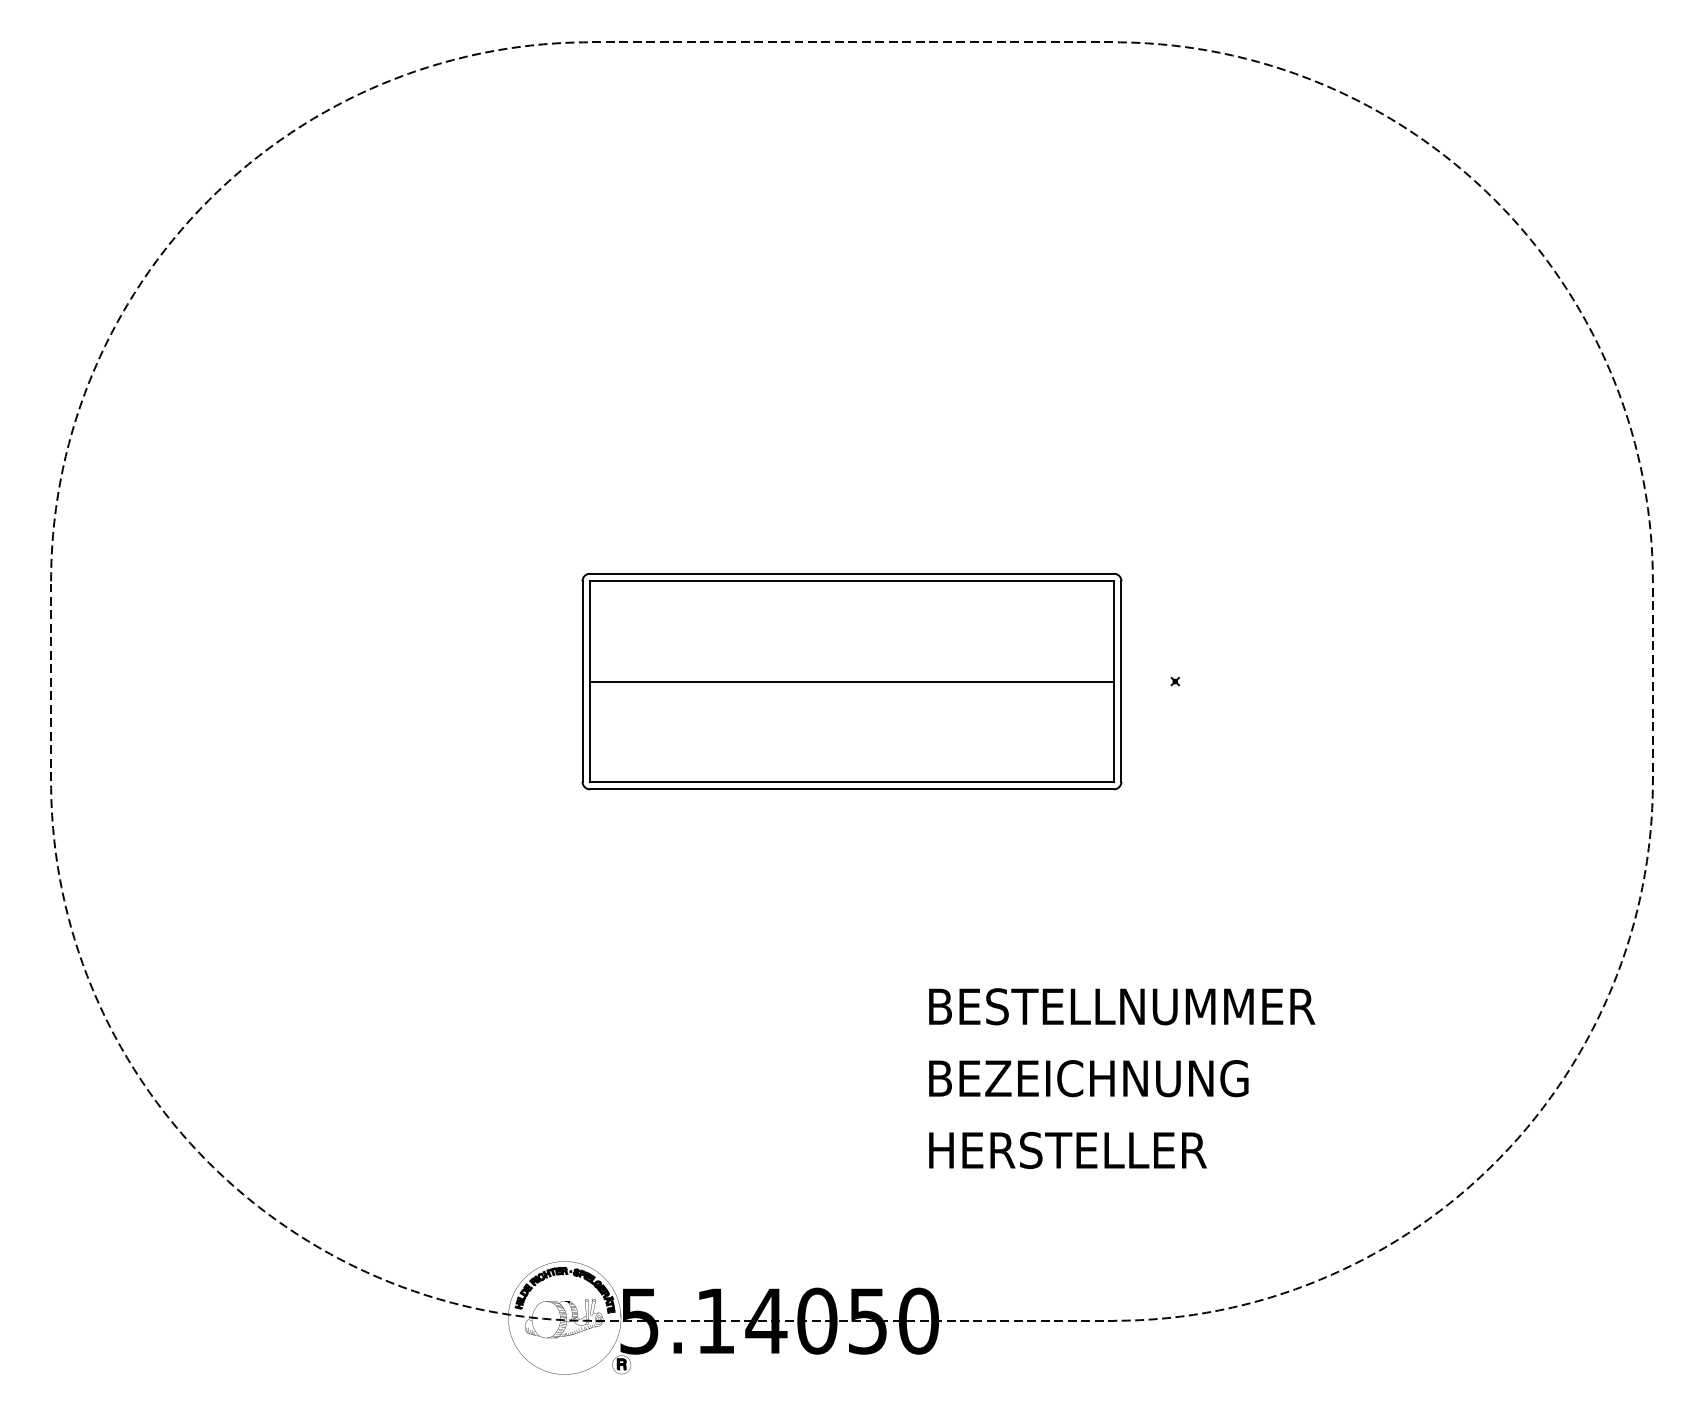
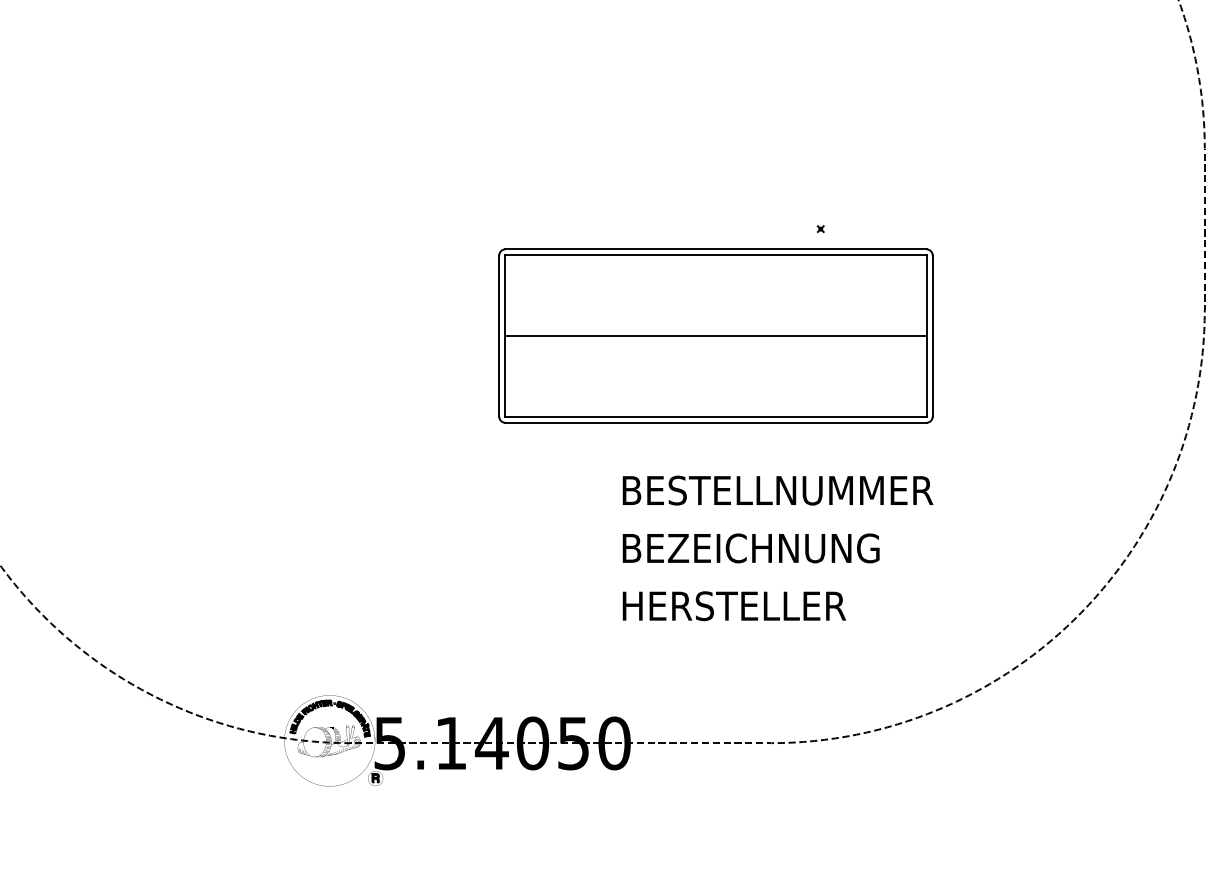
part: (851, 681) -> (715, 336), moved

